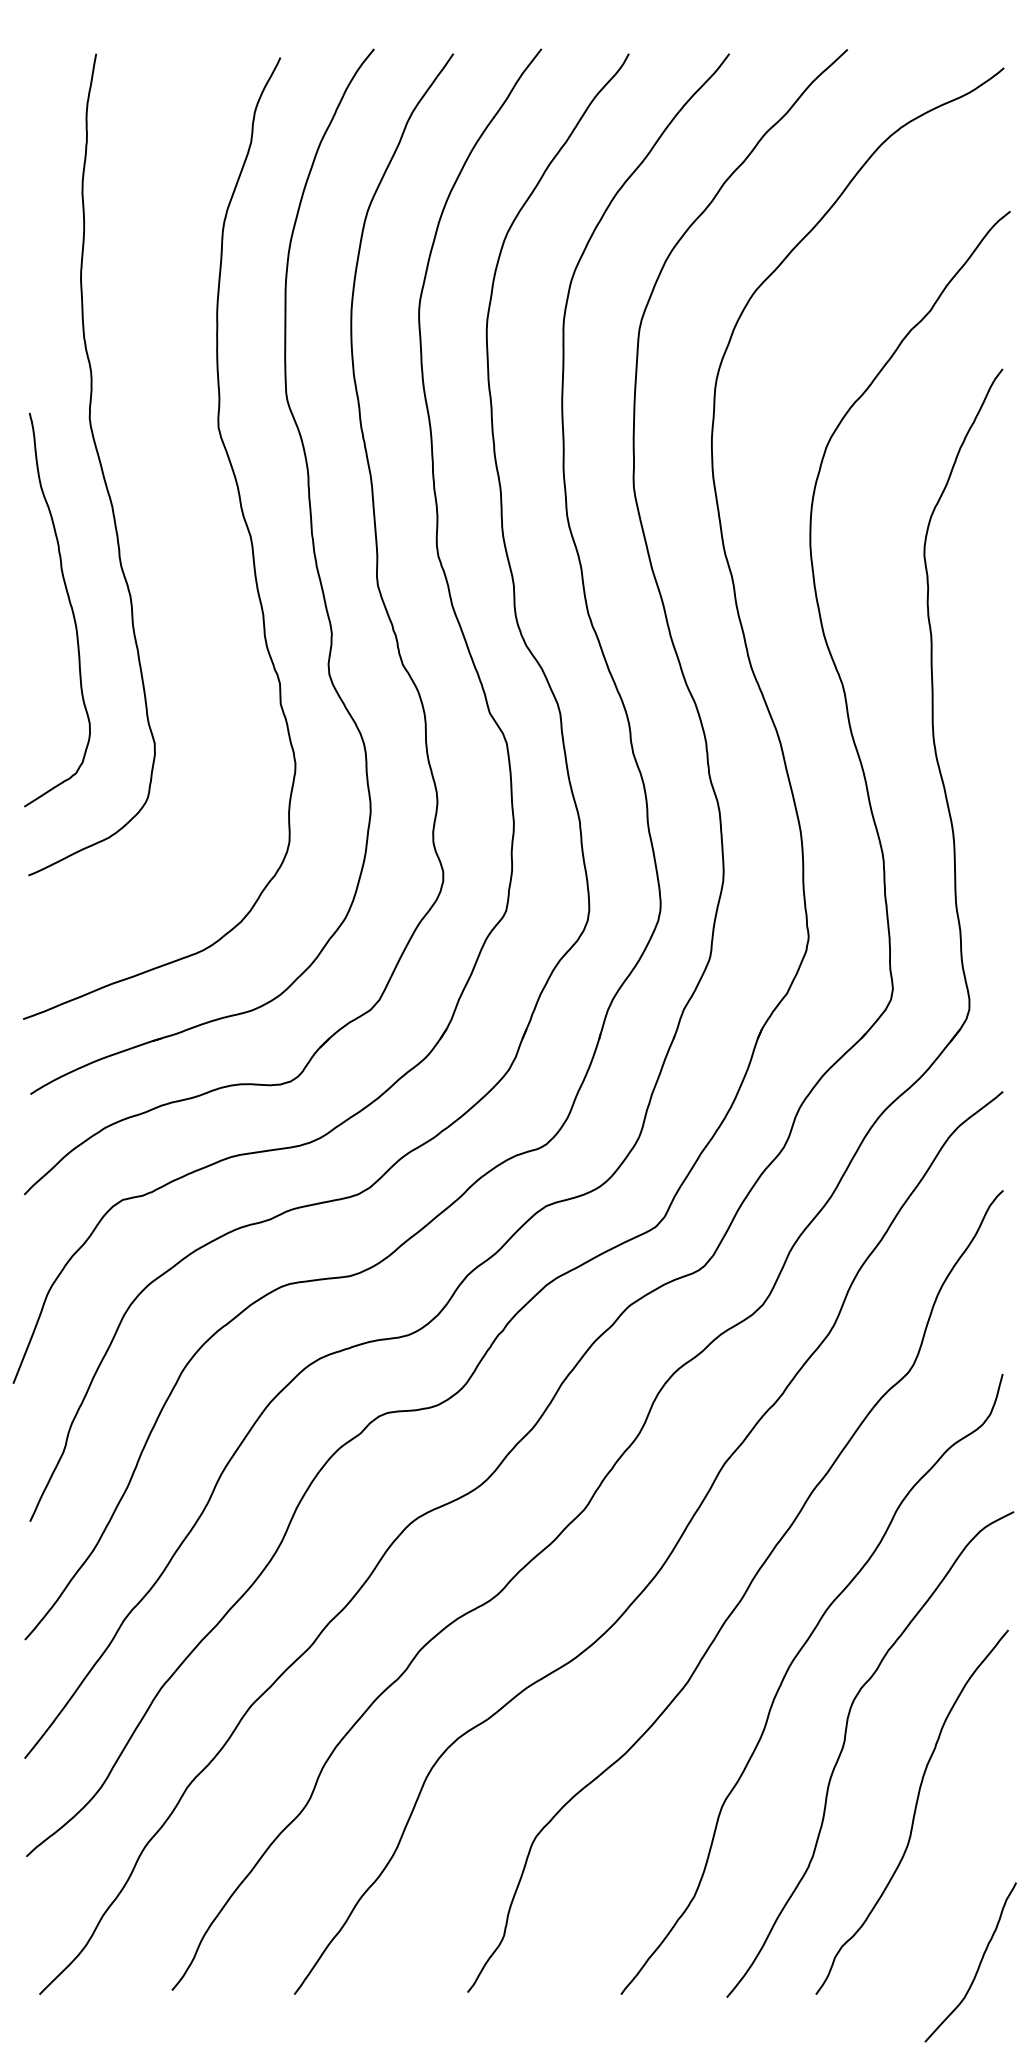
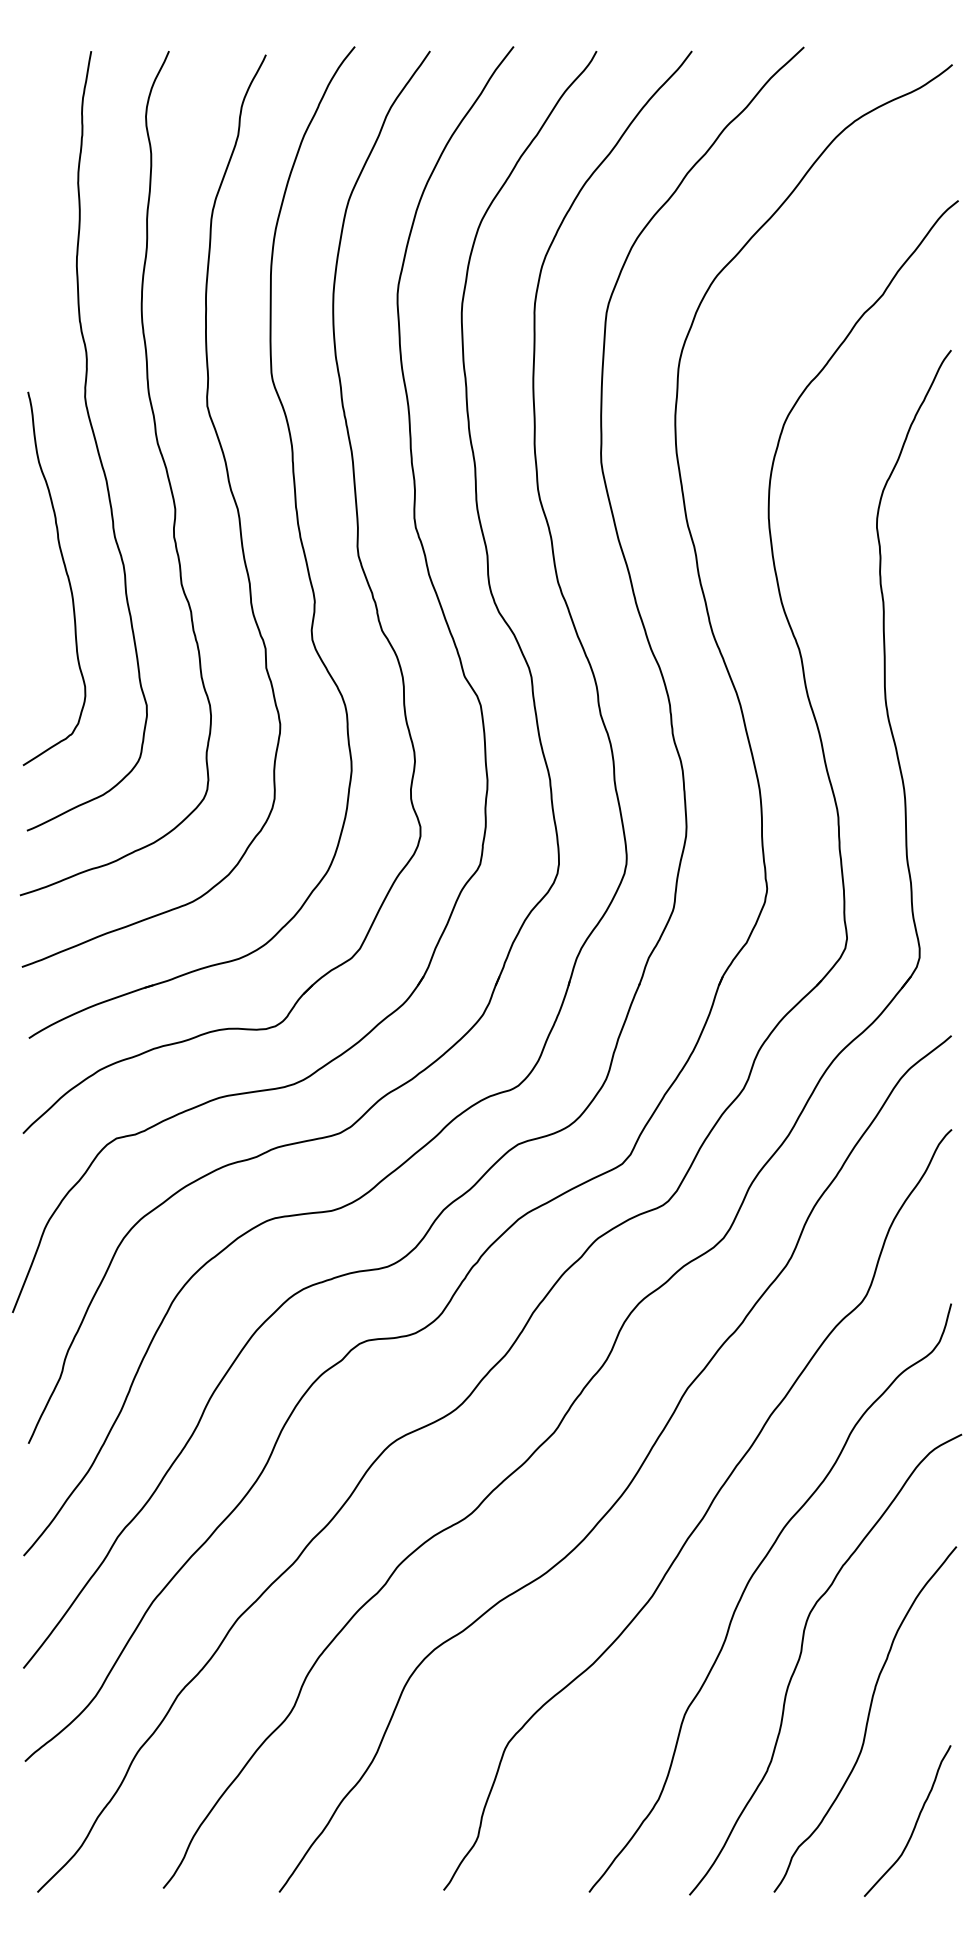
curve: (168, 477) -> (159, 453), added
curve: (978, 1965) -> (914, 1824), moved

